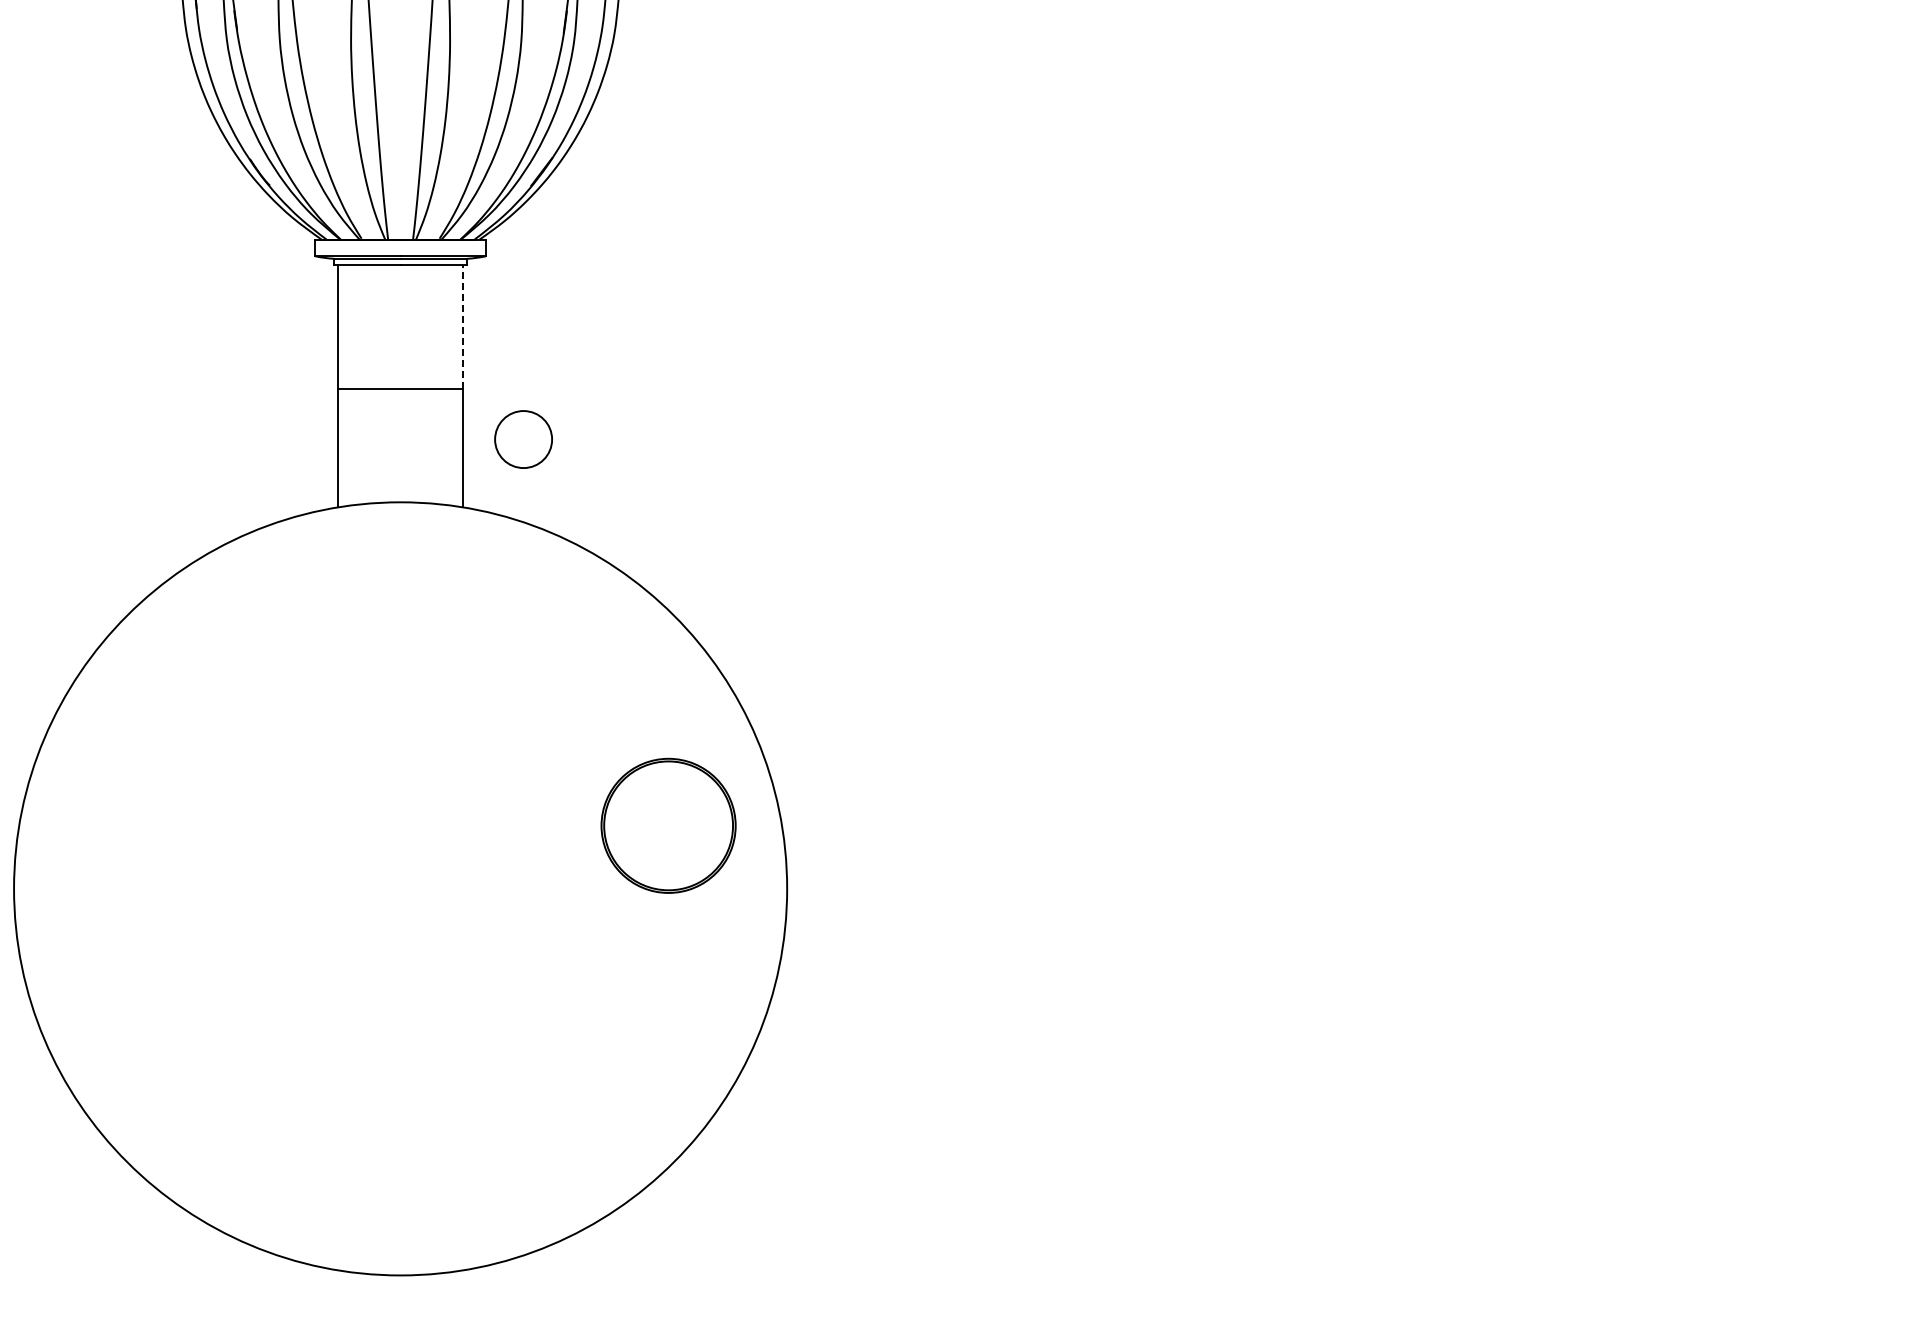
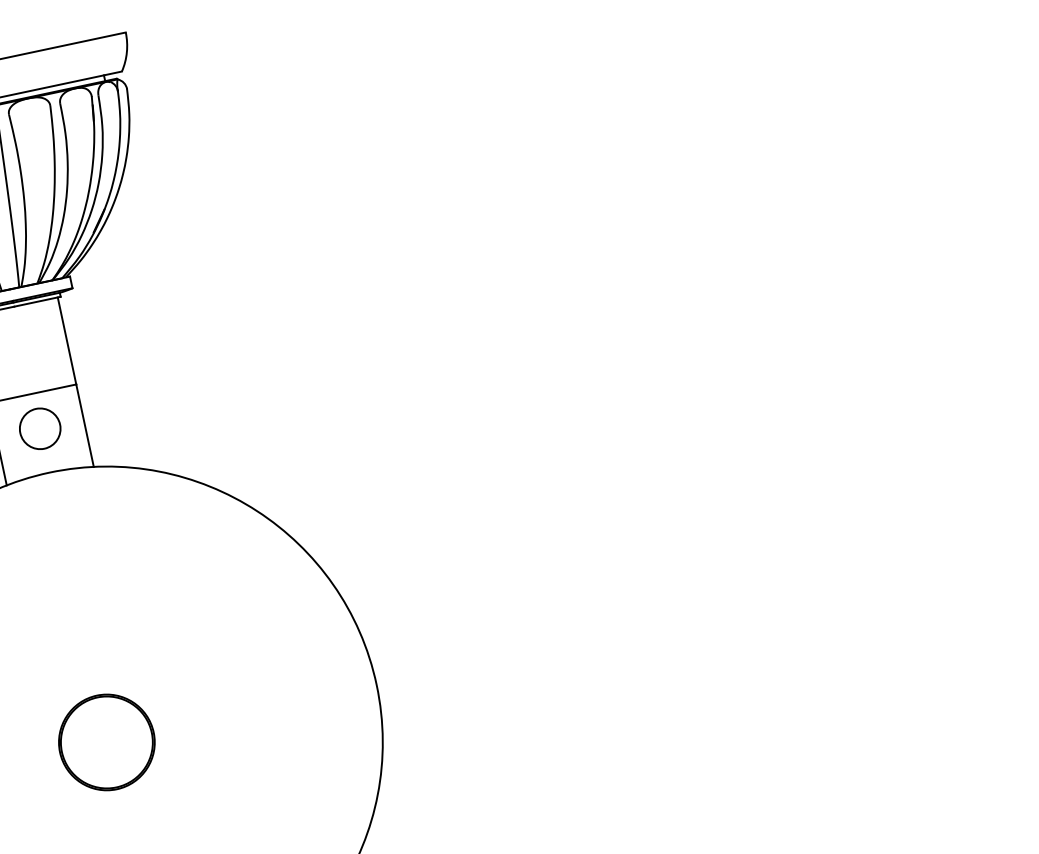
line: (462, 326) -> (66, 340), dashed -> solid
circle: (523, 439) -> (40, 428), moved
part: (668, 825) -> (106, 742), moved

